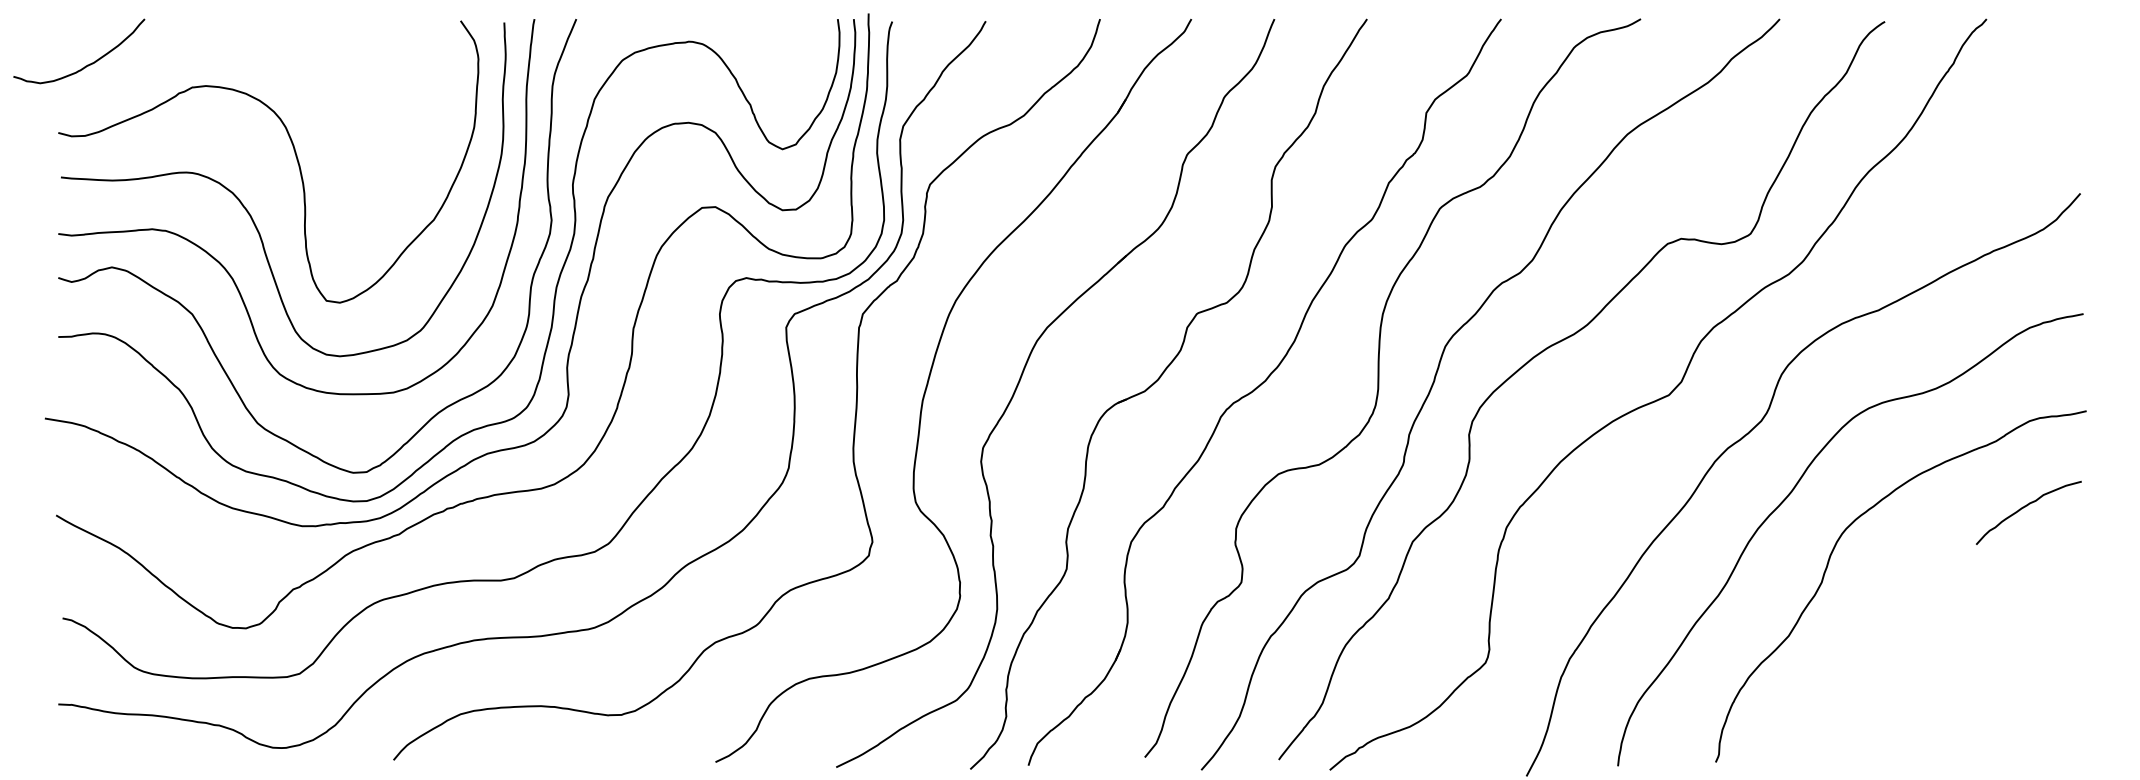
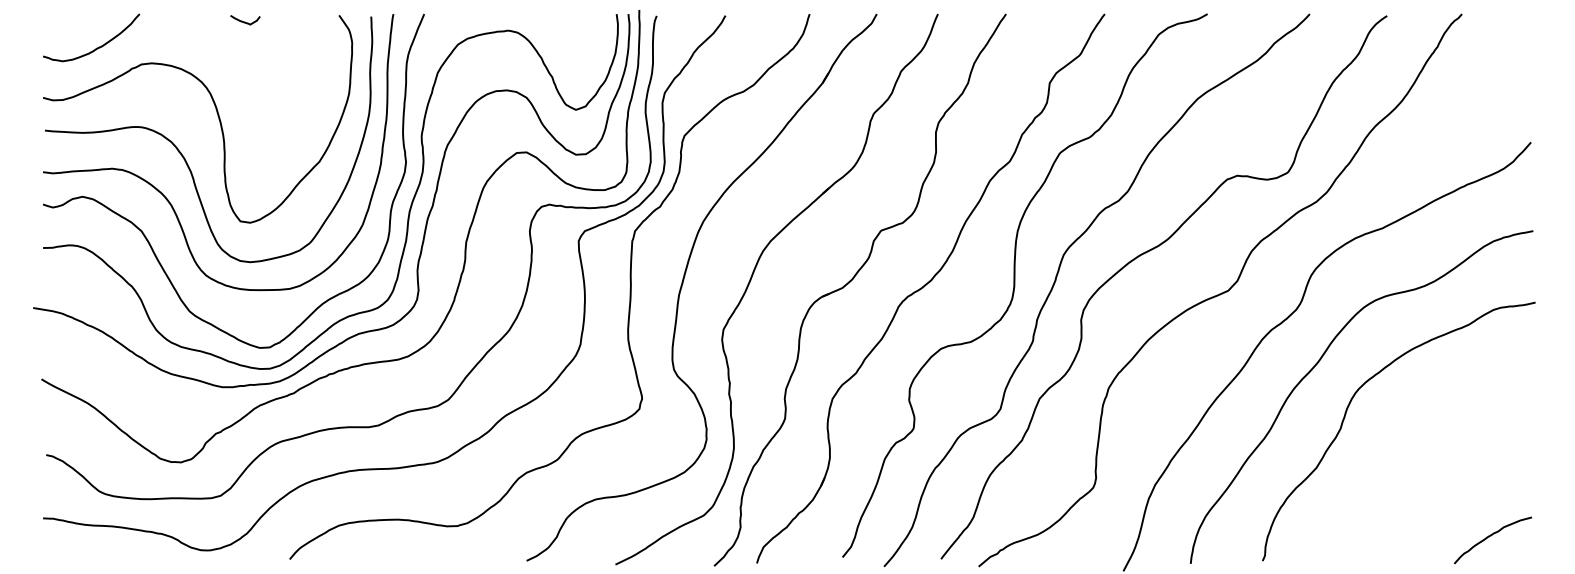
curve: (333, 29) -> (245, 21), added
curve: (87, 64) -> (97, 47), moved
curve: (2026, 507) -> (1491, 536), moved

